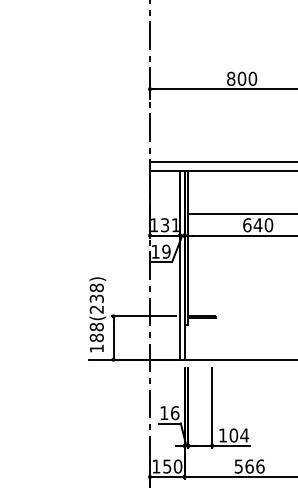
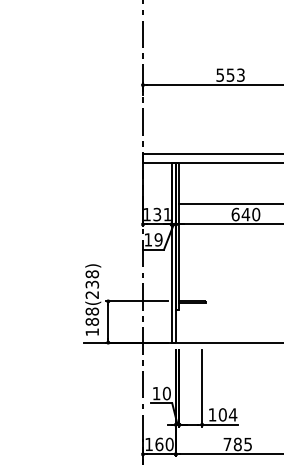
text: (242, 78) -> (231, 74), 800 -> 553
text: (175, 412) -> (167, 392), 16 -> 10
text: (167, 466) -> (159, 444), 150 -> 160
text: (249, 466) -> (237, 444), 566 -> 785

